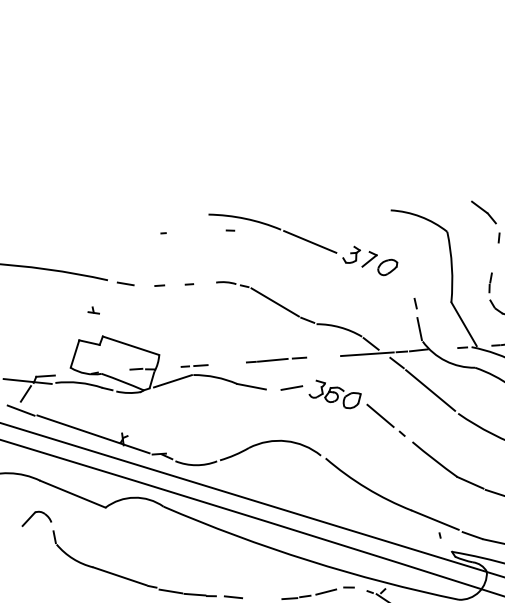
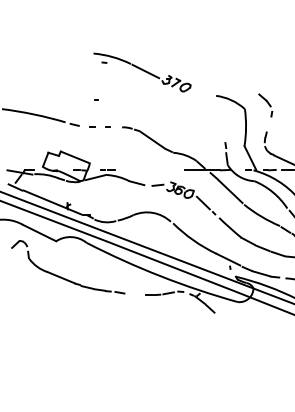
part: (304, 244) -> (142, 72), moved
part: (92, 310) -> (56, 137), removed
line: (275, 360) -> (150, 170), removed

